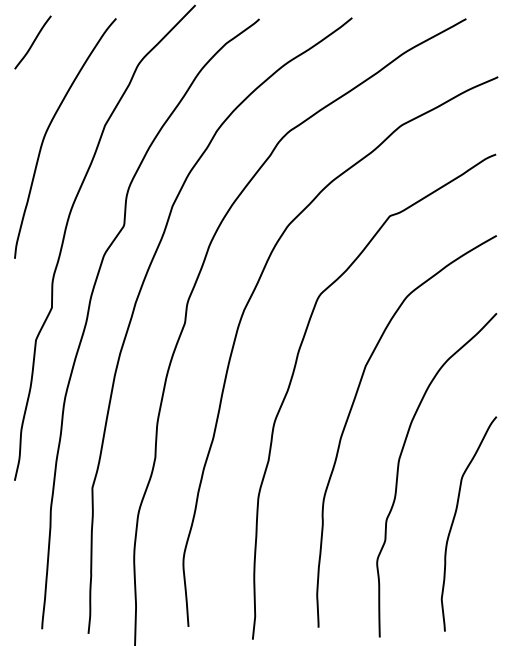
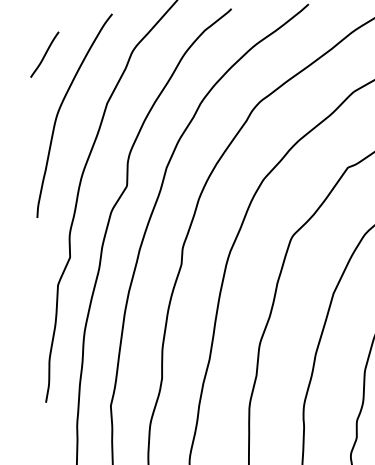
curve: (32, 42) -> (44, 54), moved

